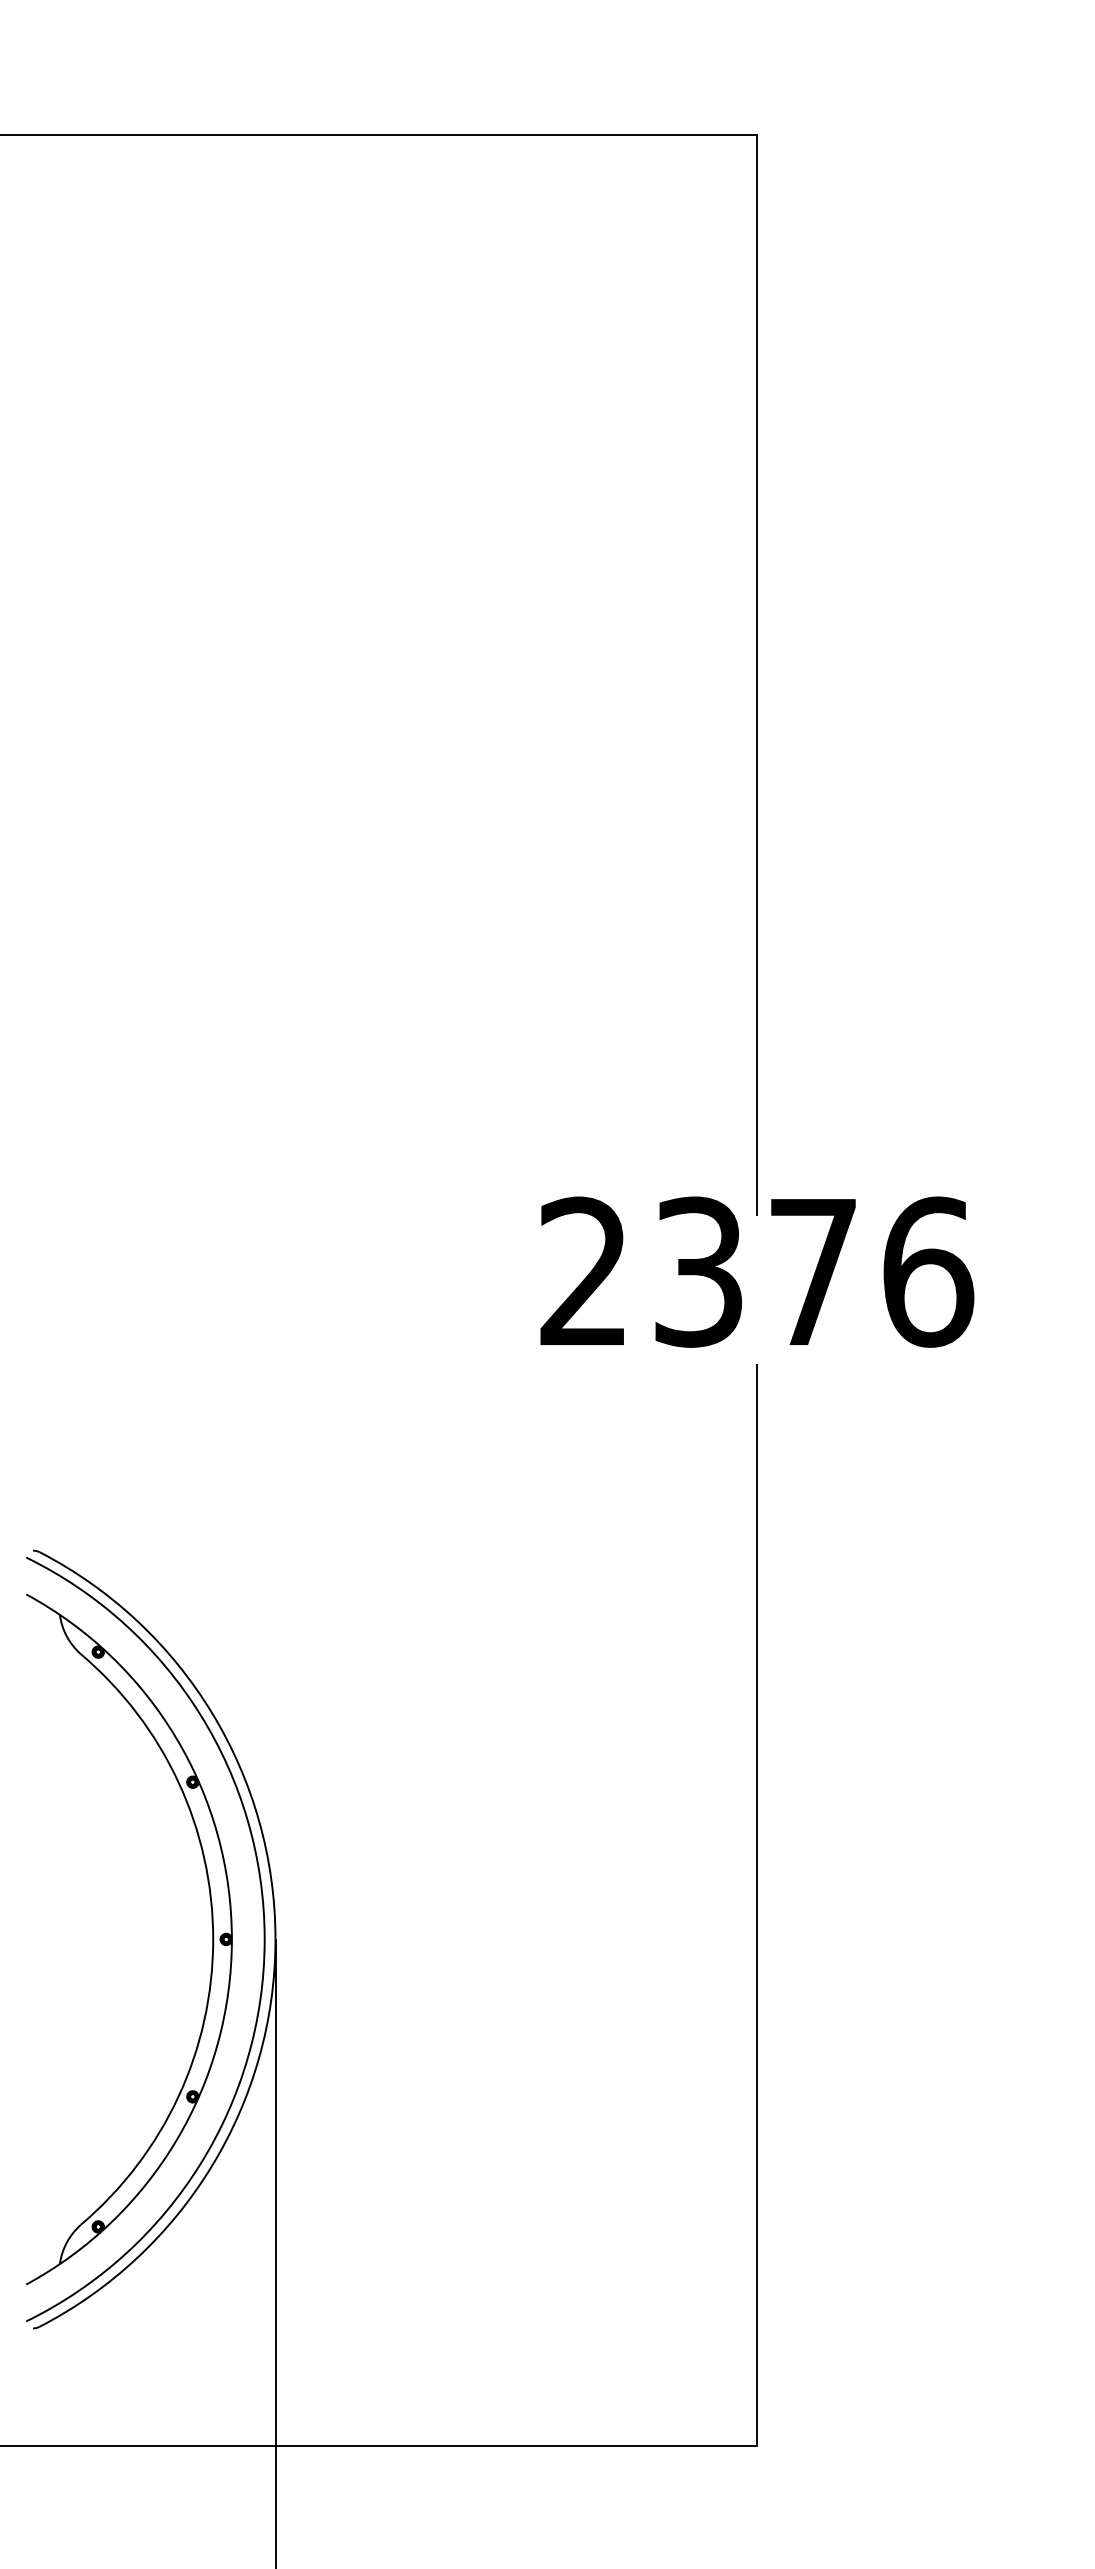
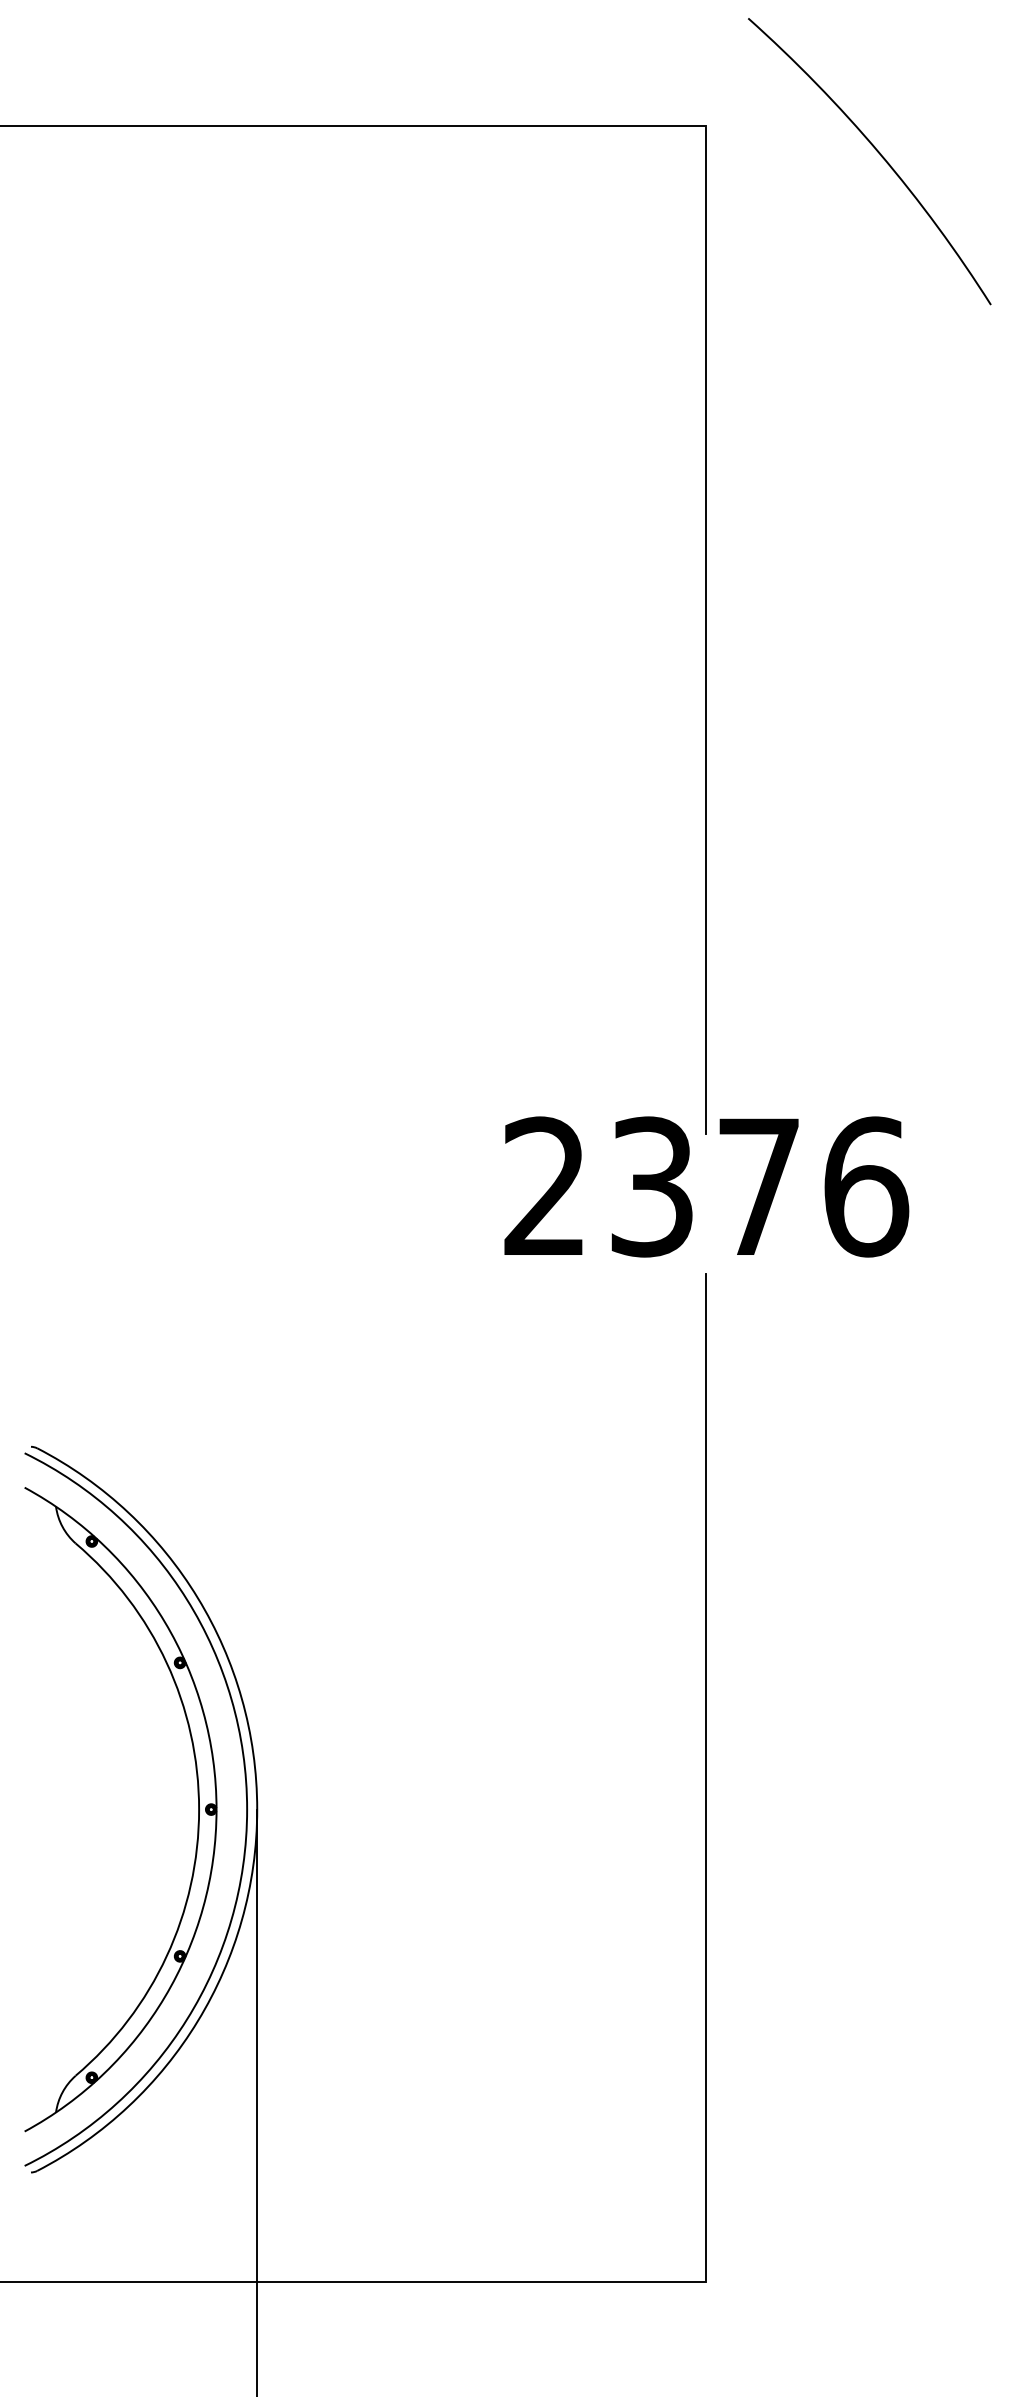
arc: (940, 163) -> (877, 152), added

